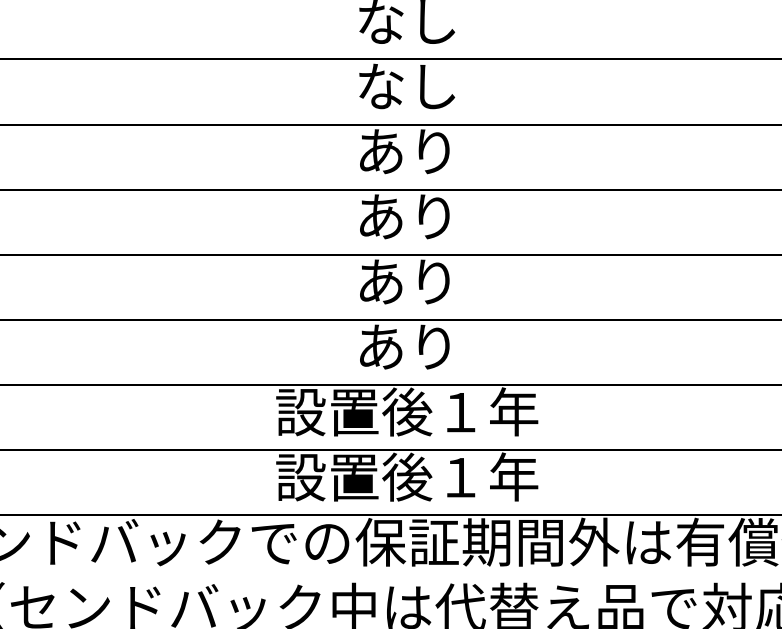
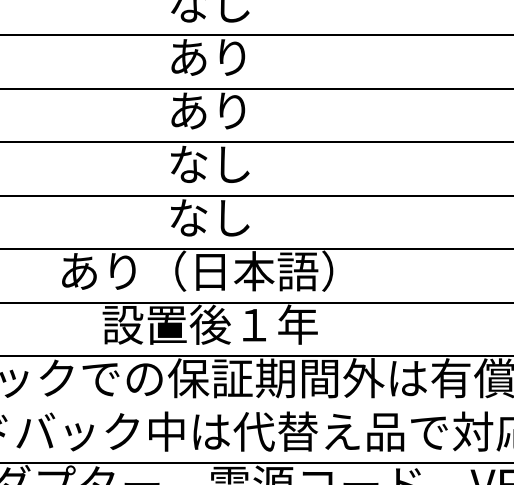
text: (407, 281) -> (210, 164), あり -> なし
text: (406, 346) -> (209, 217), あり -> なし
text: (391, 411) -> (197, 270), 設置後１年 -> あり（日本語）

